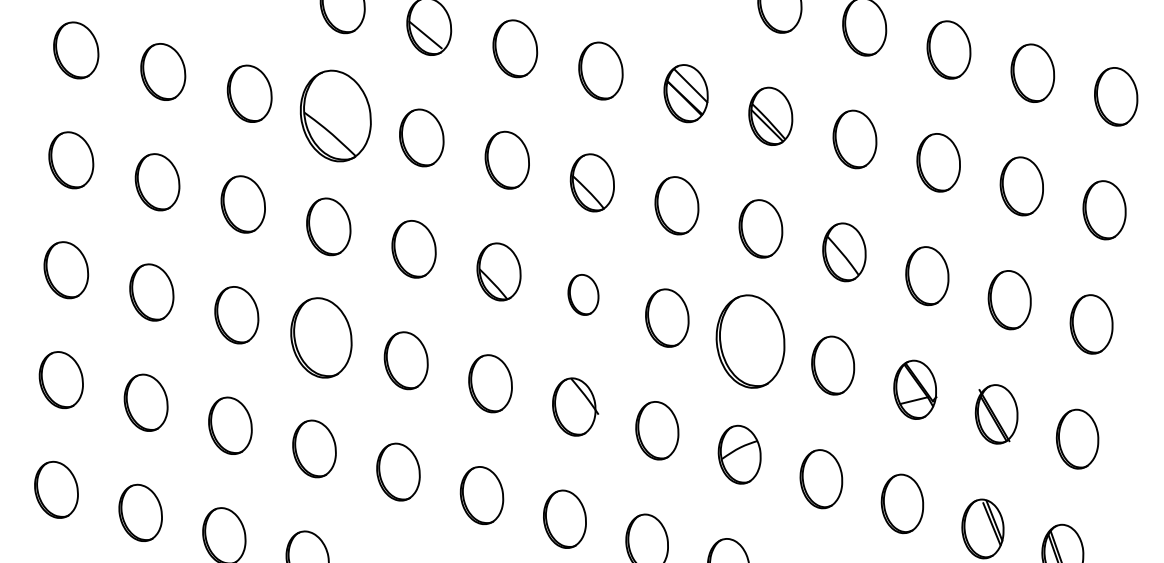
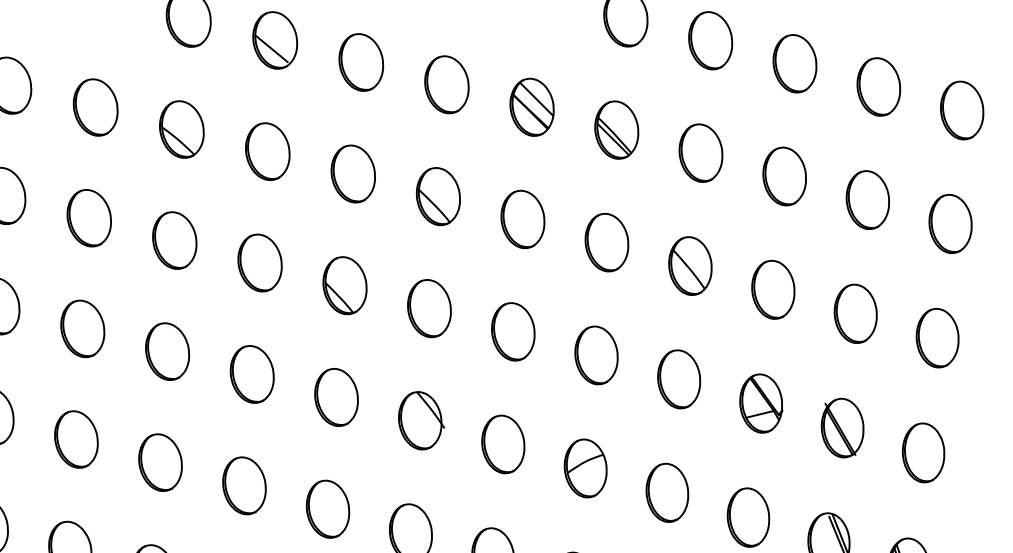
part: (335, 115) -> (181, 129), size x0.62
part: (583, 294) -> (429, 308), size x1.43
part: (321, 337) -> (167, 351), size x0.71
part: (750, 341) -> (596, 355), size x0.62

